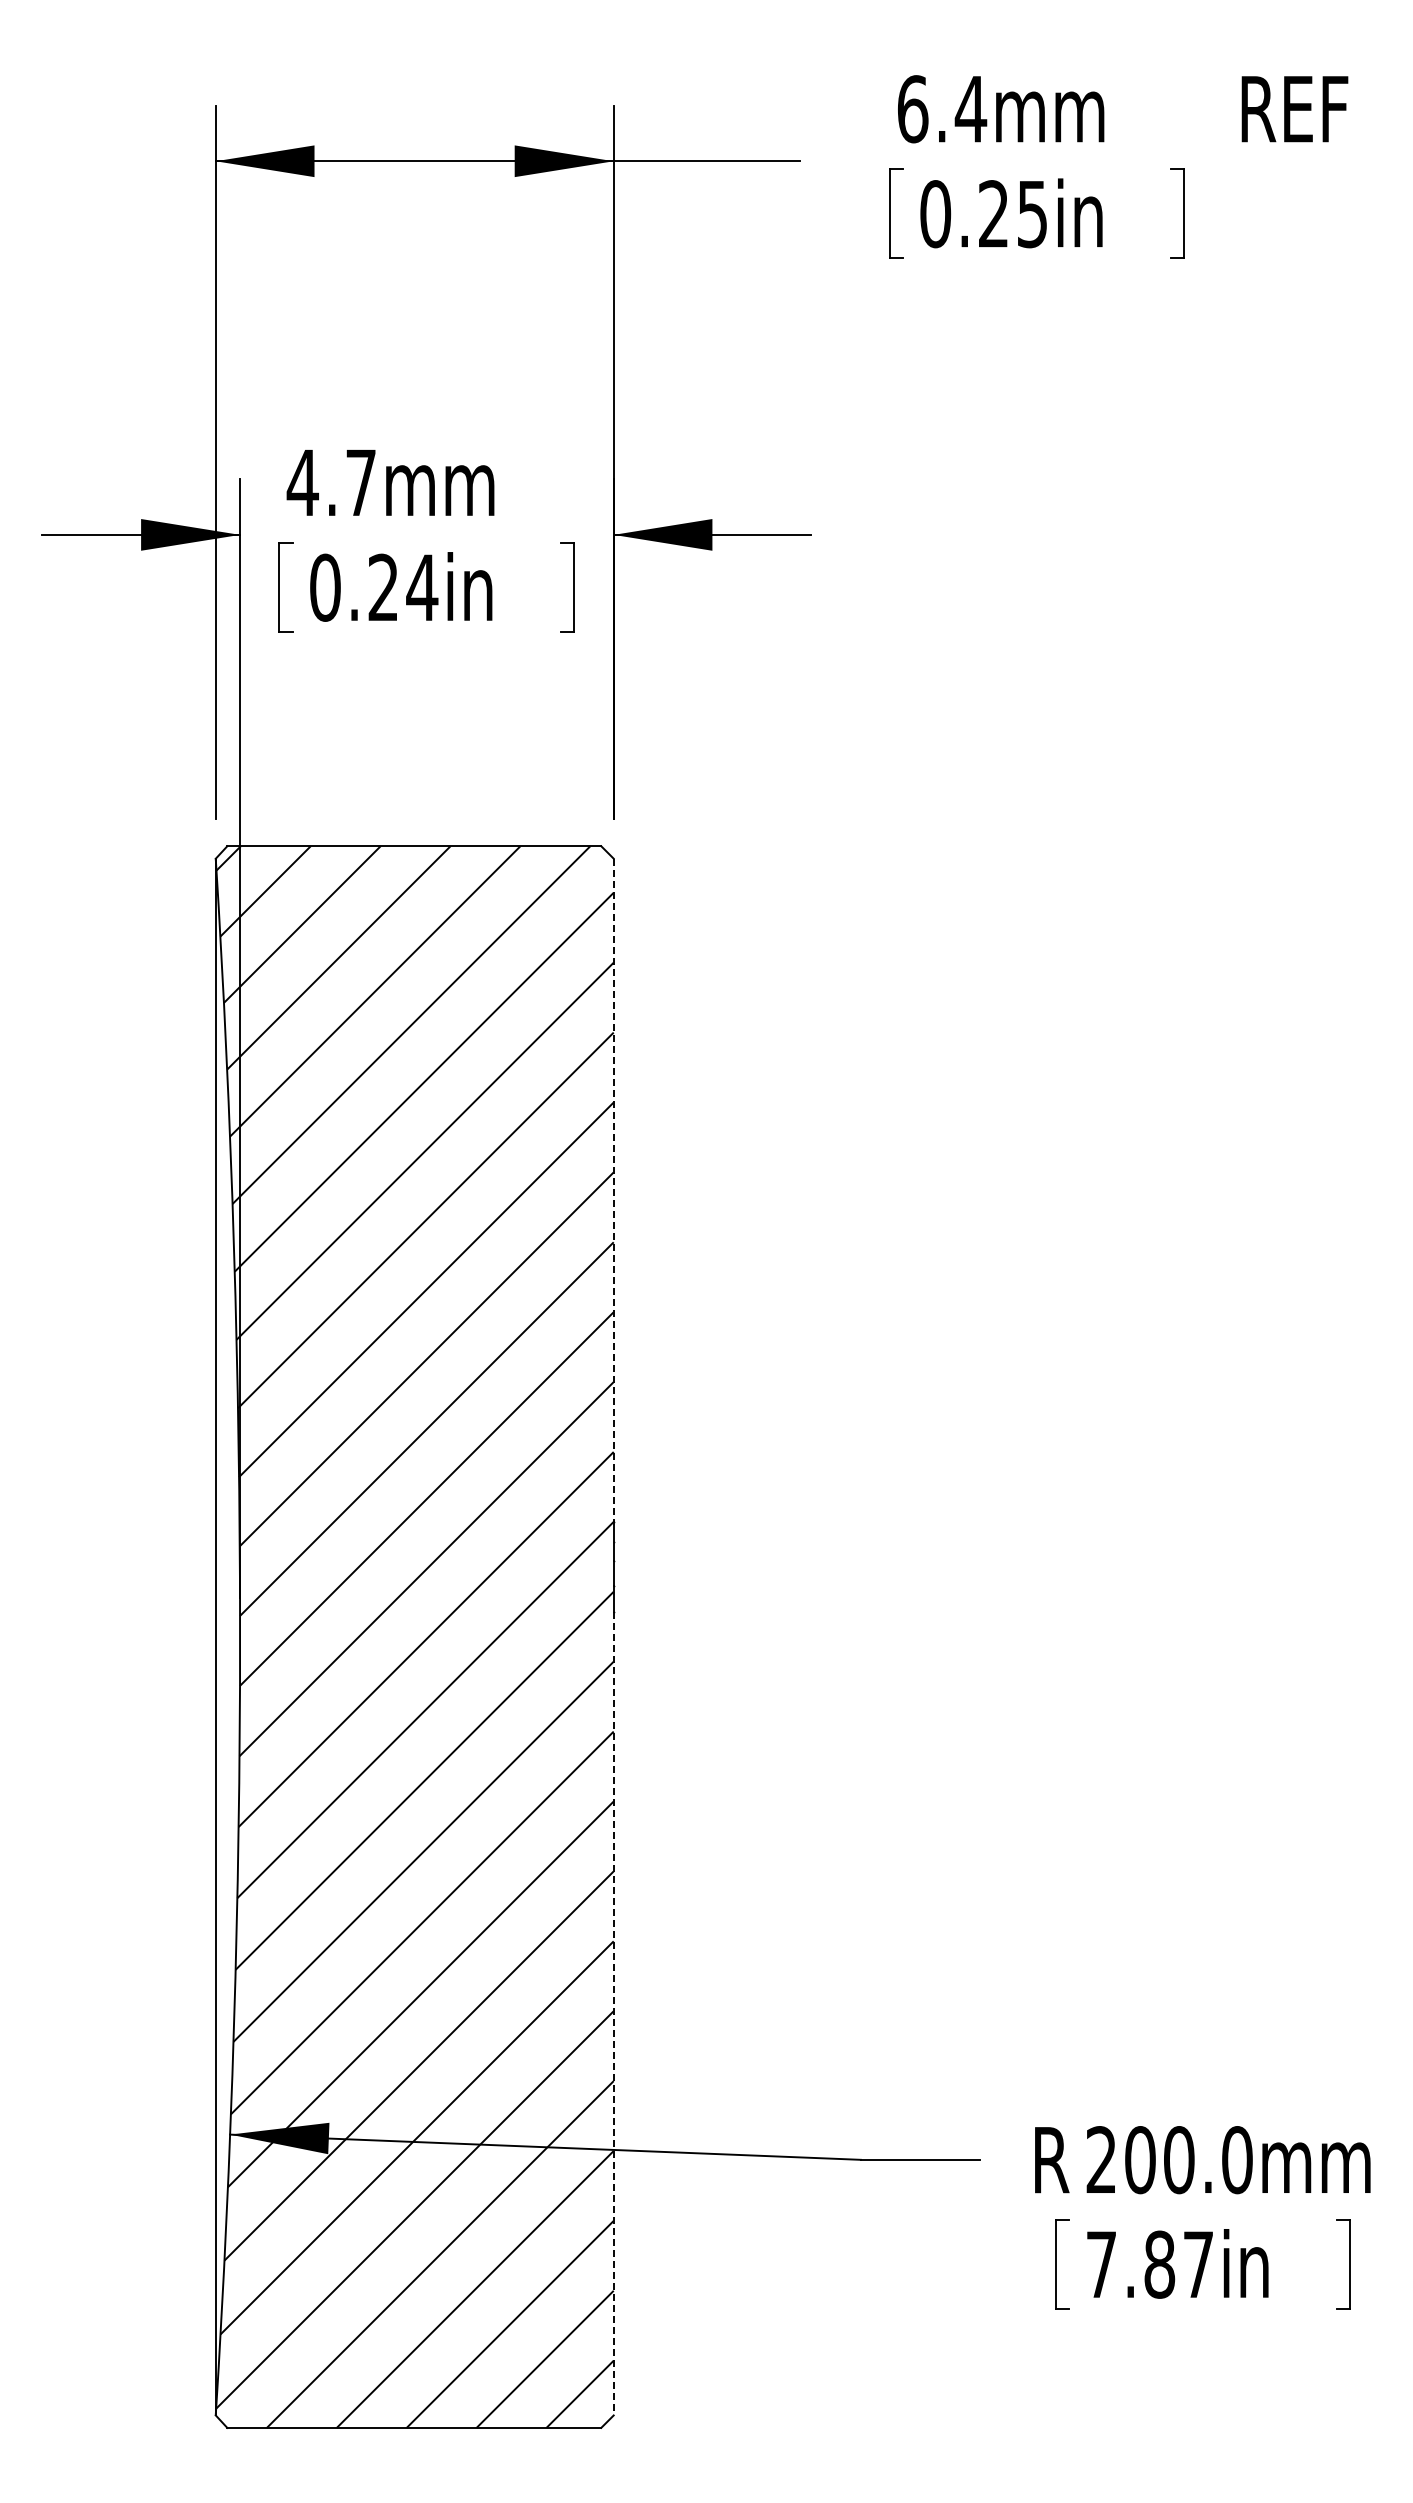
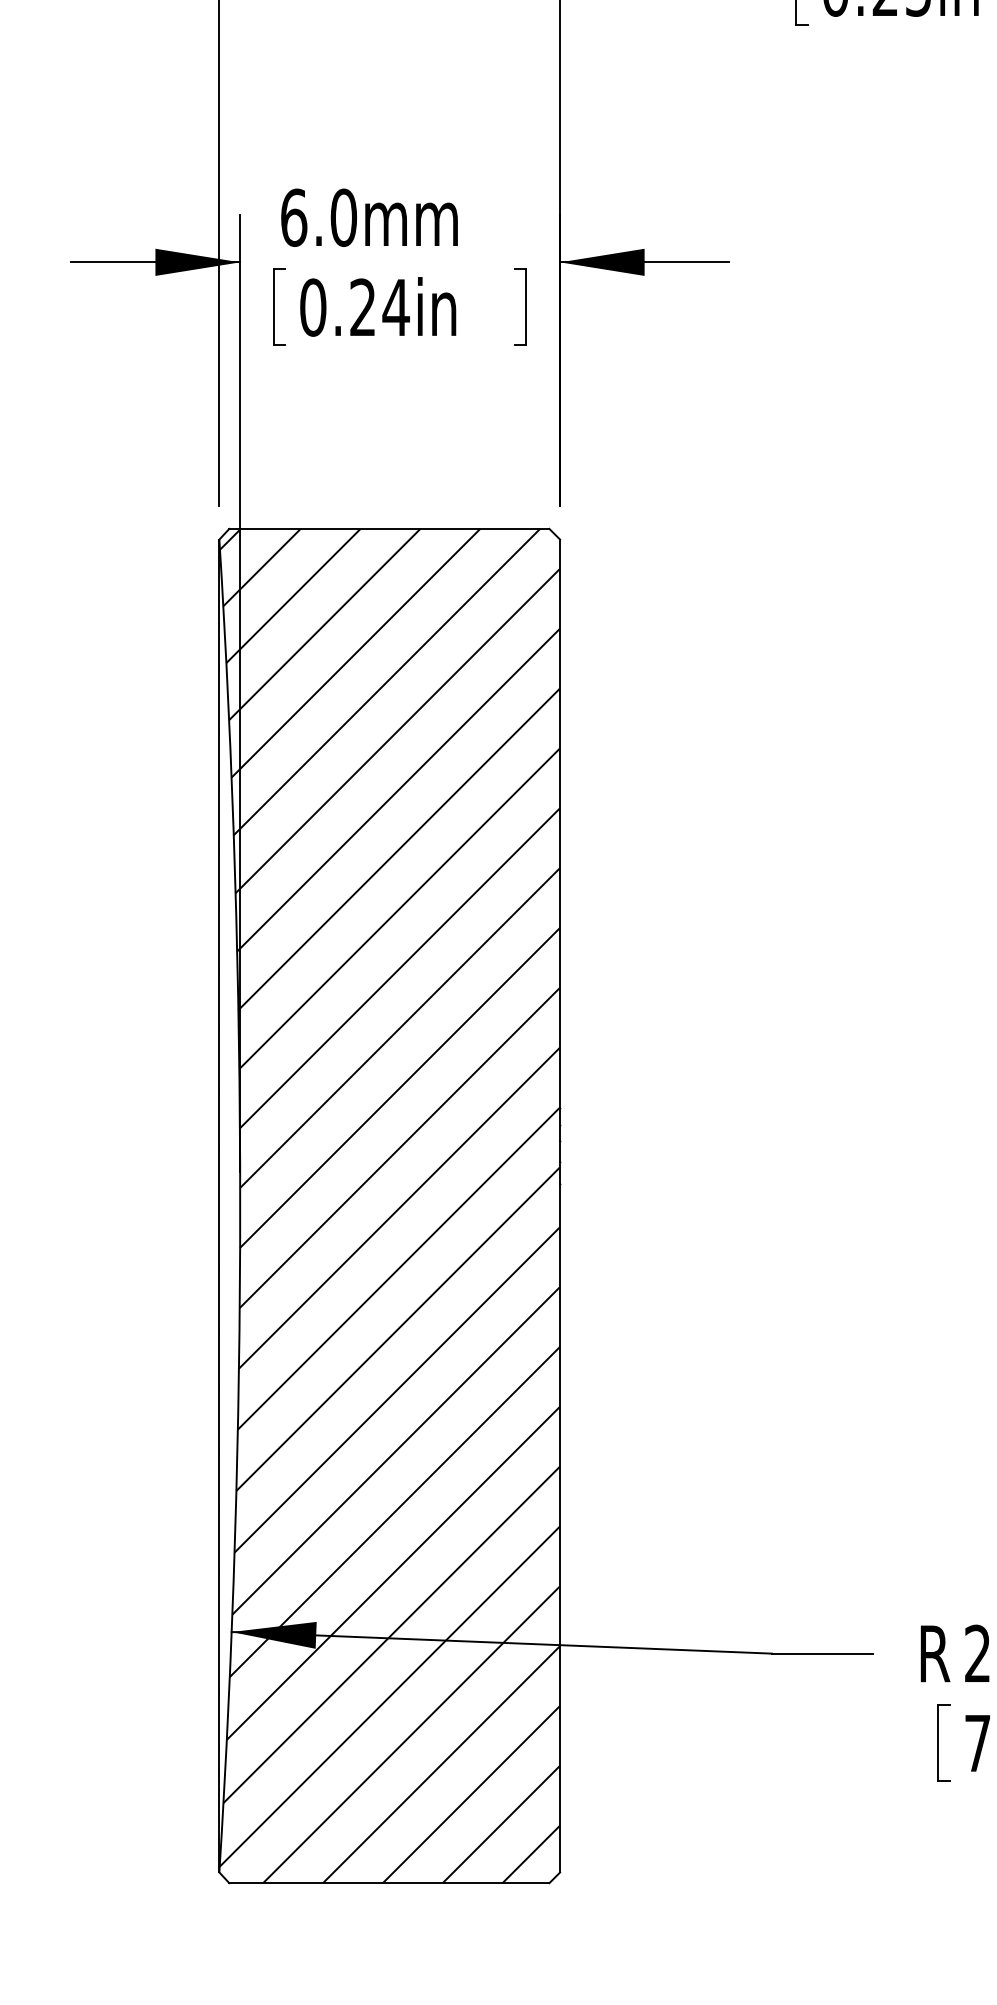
text: (331, 482) -> (318, 217), 4.7mm -> 6.0mm
line: (613, 1190) -> (559, 823), dashed -> solid
line: (613, 2013) -> (559, 1528), dashed -> solid

